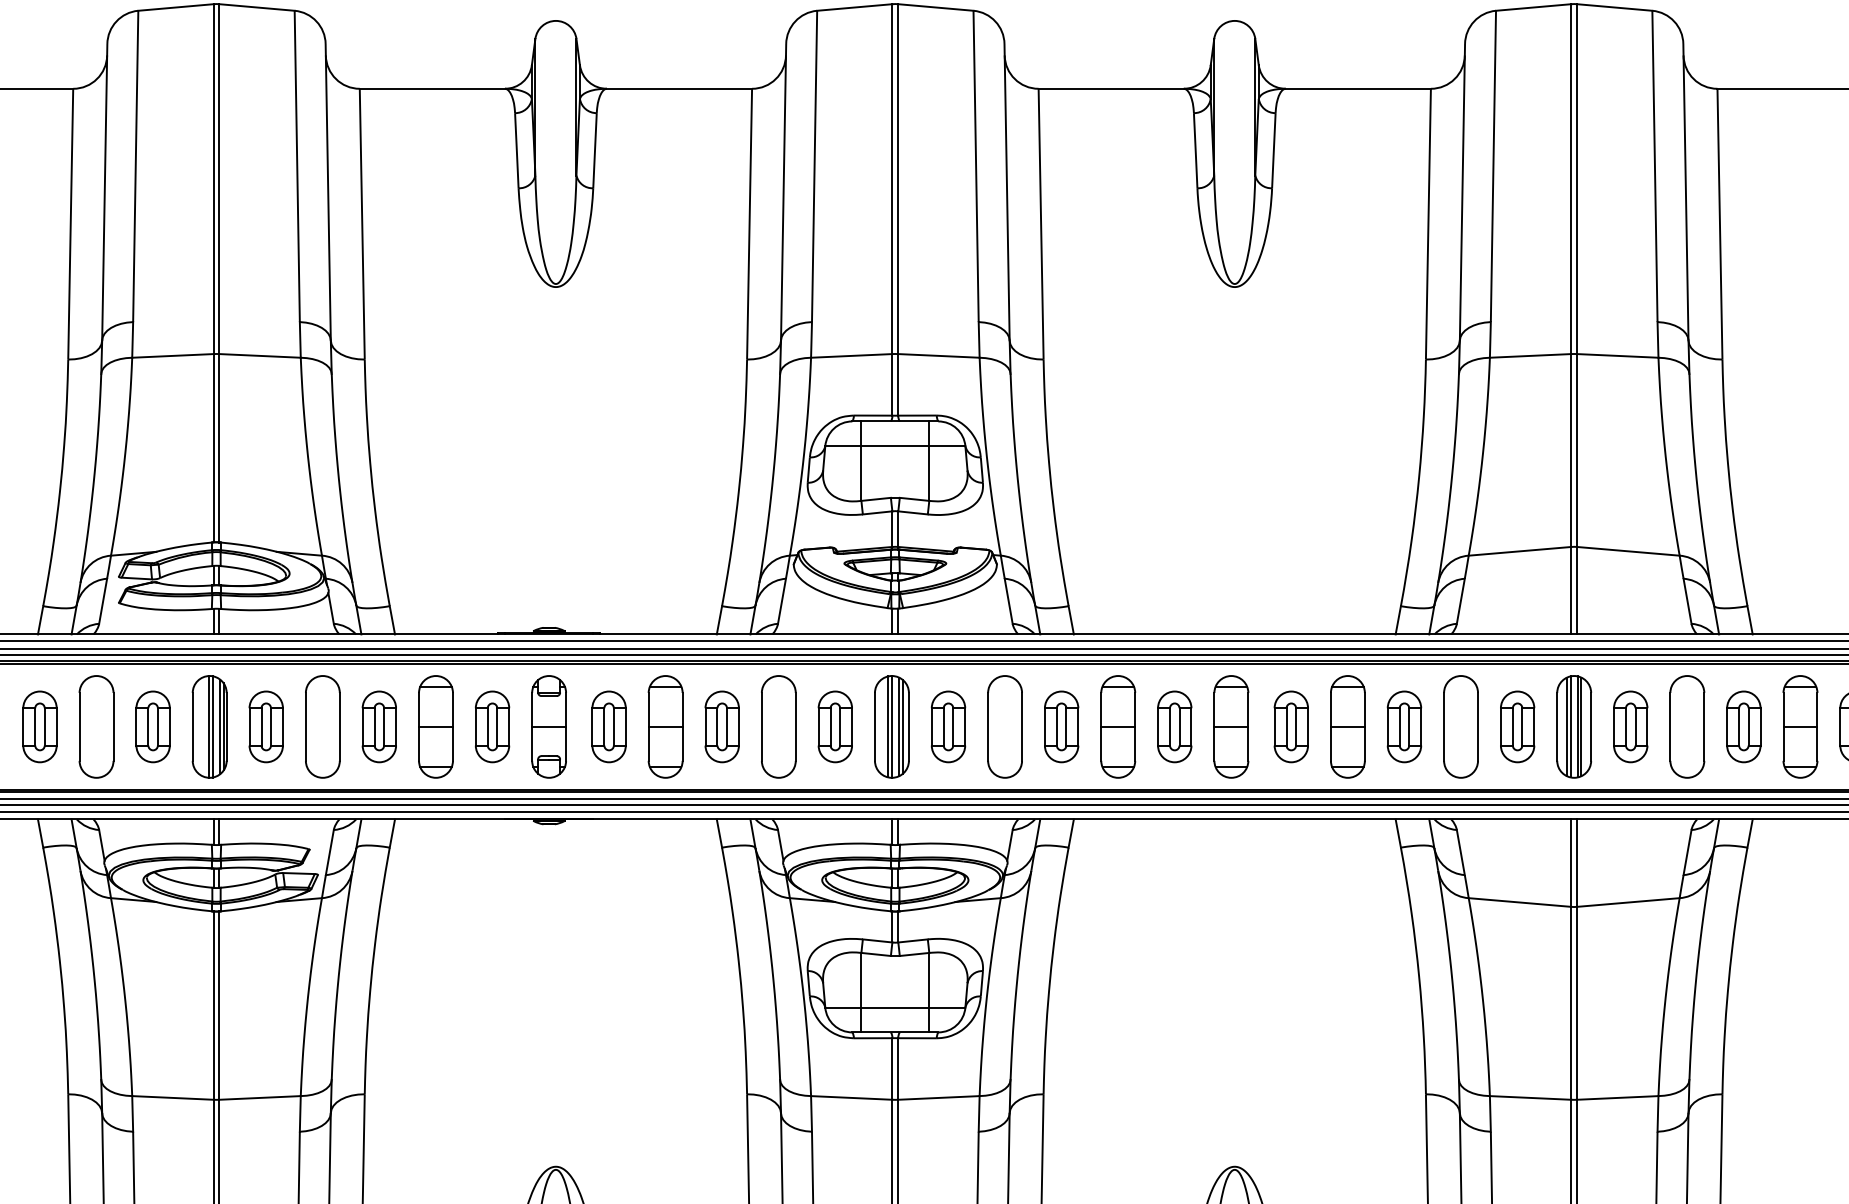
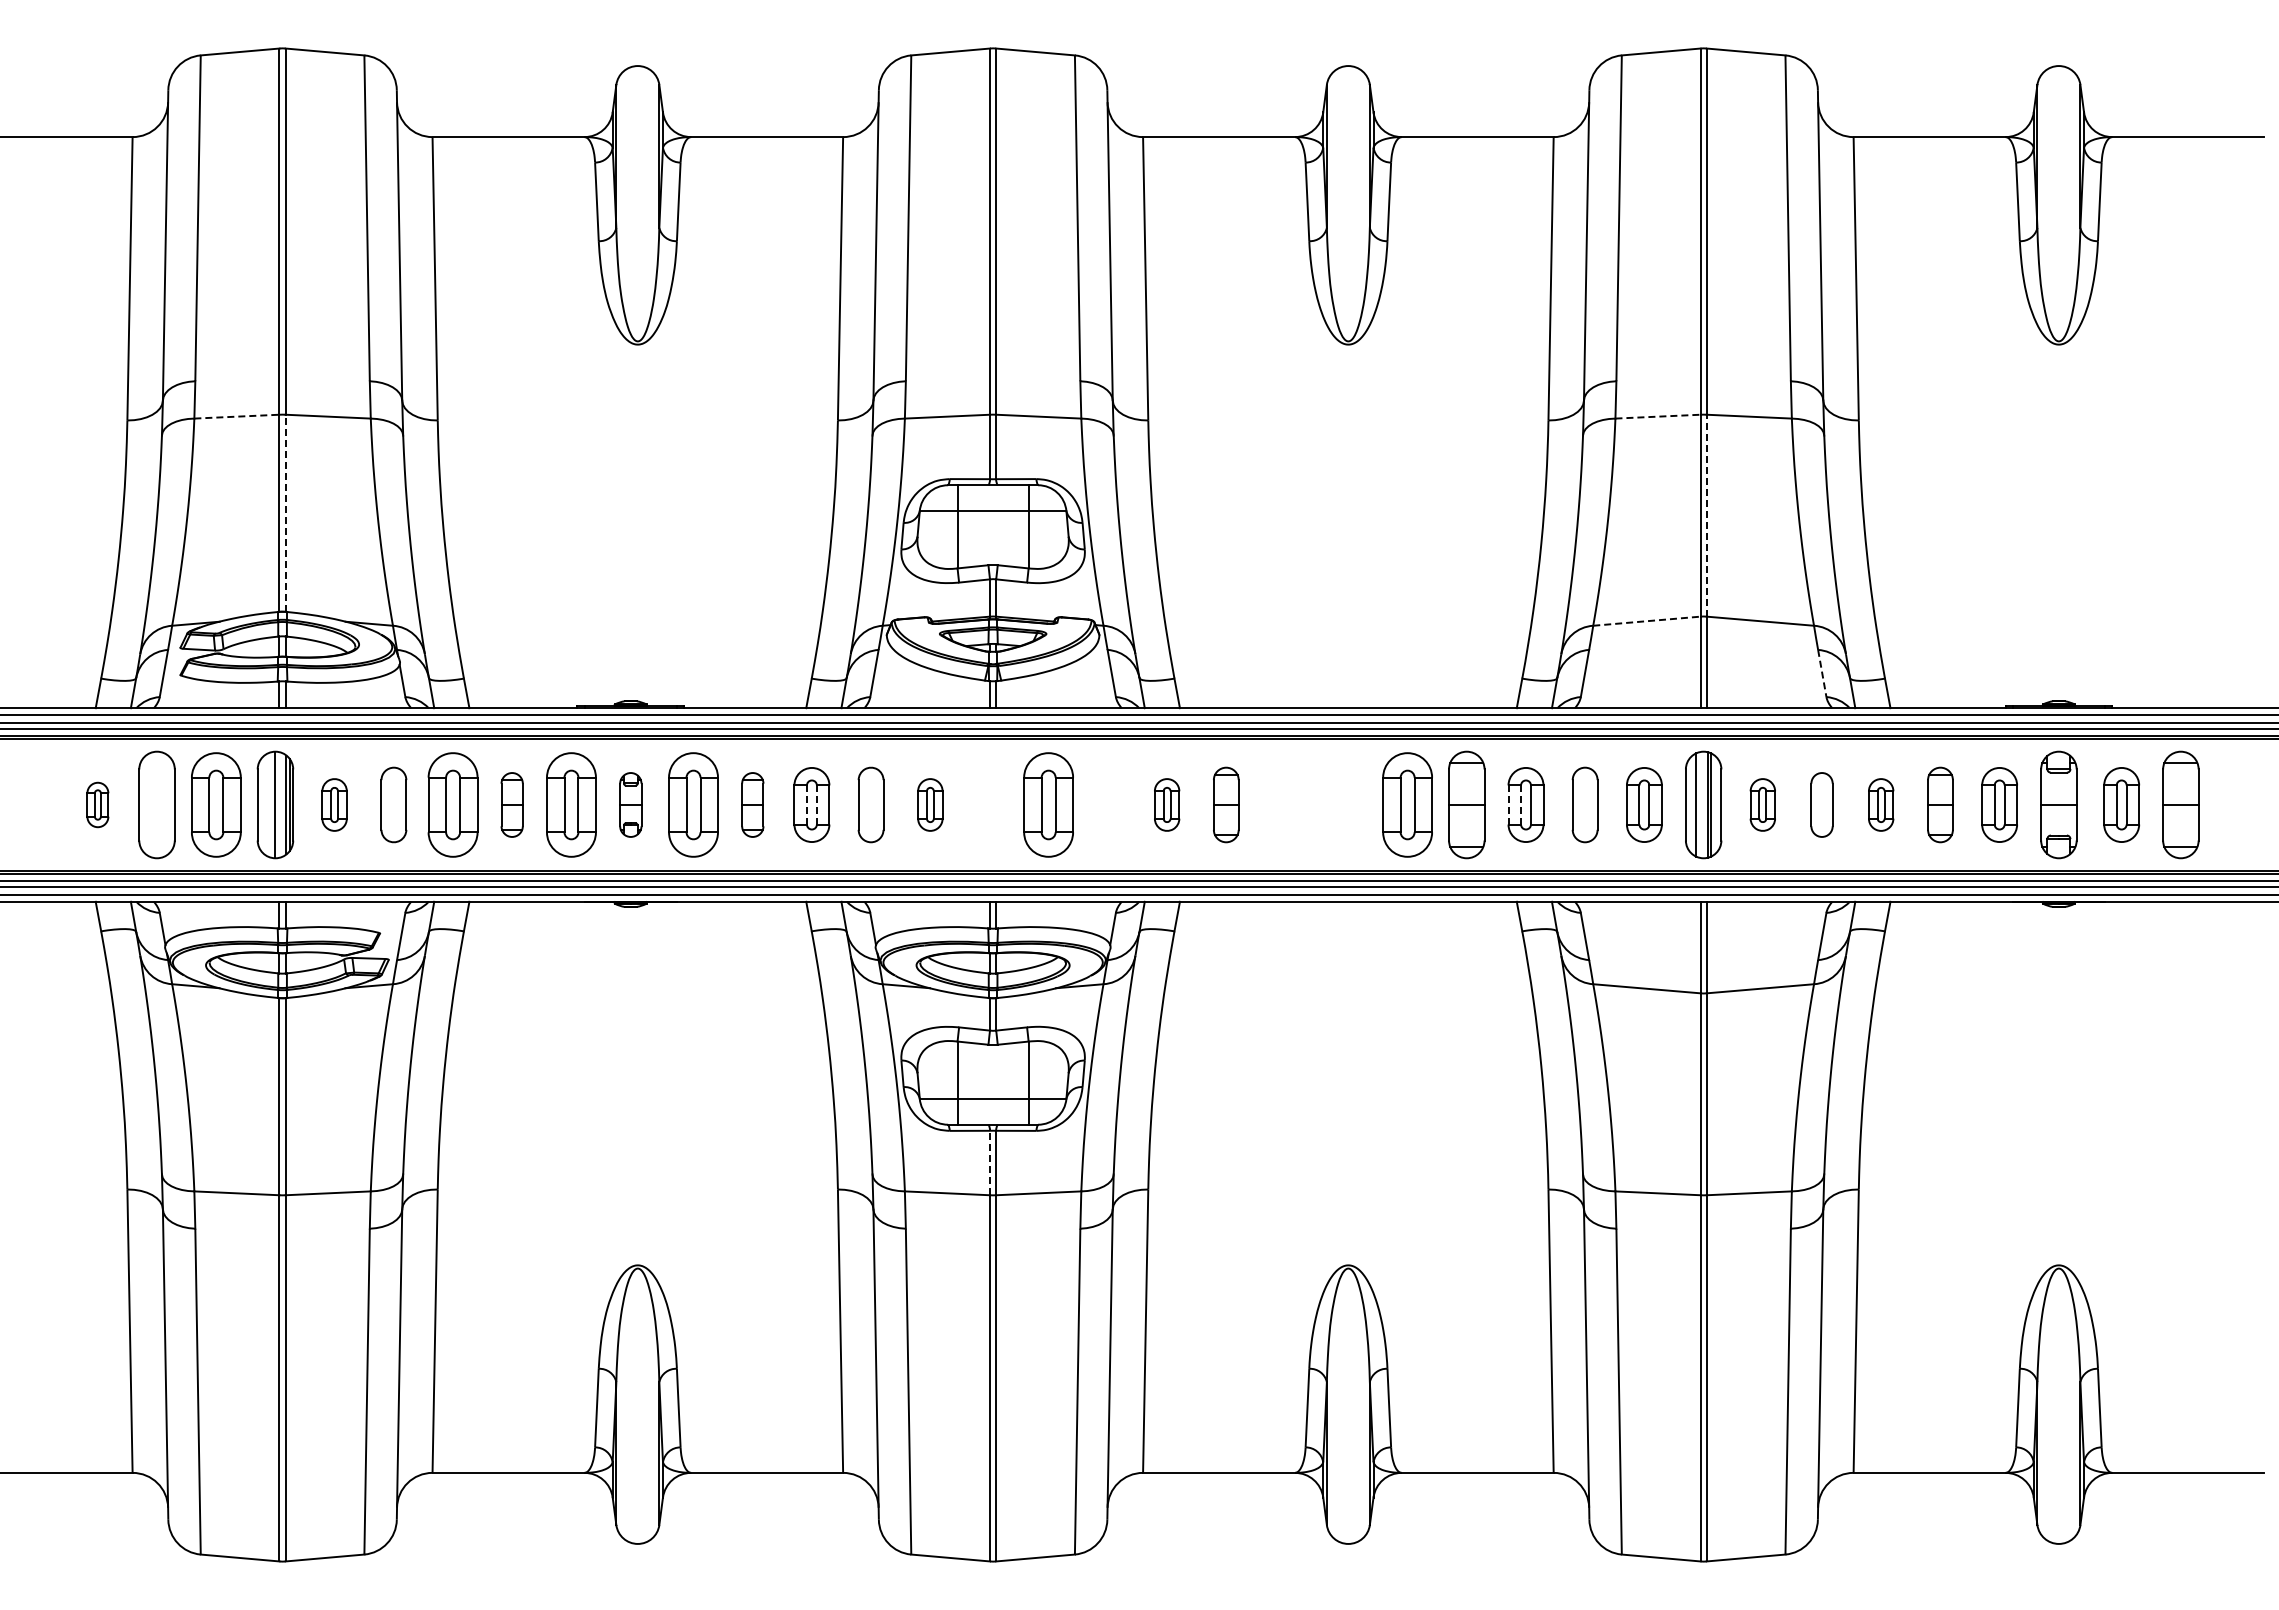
line: (172, 355) -> (236, 416), solid -> dashed
line: (1530, 355) -> (1657, 416), solid -> dashed
line: (219, 448) -> (285, 513), solid -> dashed
line: (1576, 450) -> (1706, 515), solid -> dashed
line: (1519, 551) -> (1646, 621), solid -> dashed
line: (1687, 601) -> (1822, 673), solid -> dashed
part: (39, 726) -> (97, 804), size x0.6
part: (152, 726) -> (215, 804), size x1.4
line: (212, 726) -> (278, 804), removed
part: (266, 726) -> (334, 804), size x0.7
part: (322, 726) -> (393, 804), size x0.7
part: (378, 726) -> (452, 804), size x1.4
part: (435, 726) -> (511, 804), size x0.6
part: (492, 726) -> (571, 804), size x1.4
part: (548, 726) -> (630, 804), size x0.6
part: (609, 726) -> (693, 804), size x1.4
part: (665, 726) -> (752, 804), size x0.6
part: (778, 726) -> (870, 804), size x0.7
part: (835, 726) -> (930, 804), size x0.7
part: (891, 726) -> (989, 804), removed
part: (948, 726) -> (1048, 804), size x1.4
part: (1004, 726) -> (1107, 804), removed
part: (1061, 726) -> (1166, 804), size x0.7
part: (1117, 726) -> (1225, 804), size x0.7
part: (1174, 726) -> (1285, 804), removed
part: (1231, 726) -> (1344, 804), removed
part: (1291, 726) -> (1407, 804), size x1.4
part: (1460, 726) -> (1584, 804), size x0.7
line: (1570, 726) -> (1699, 804), removed
part: (1630, 726) -> (1762, 804), size x0.7
part: (1686, 726) -> (1821, 804), size x0.6
part: (1743, 726) -> (1880, 804), size x0.7
part: (1800, 726) -> (1940, 804), size x0.7
line: (717, 727) -> (806, 805), solid -> dashed
line: (726, 727) -> (816, 805), solid -> dashed
line: (1387, 727) -> (1508, 805), solid -> dashed
line: (1400, 727) -> (1521, 805), solid -> dashed
line: (892, 1068) -> (990, 1162), solid -> dashed

